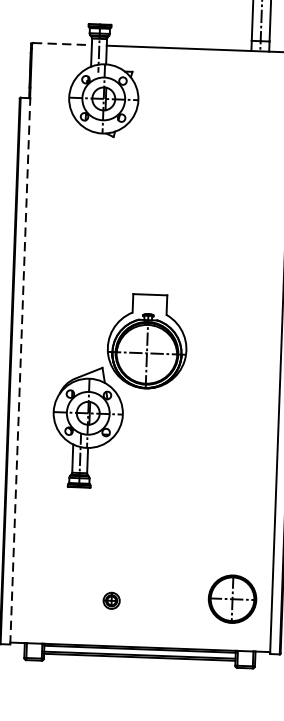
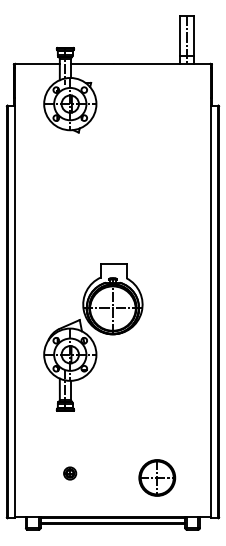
line: (63, 43) -> (38, 63), dashed -> solid
line: (19, 370) -> (14, 311), dashed -> solid
part: (119, 391) -> (93, 337), moved
part: (232, 598) -> (157, 477), moved
part: (112, 600) -> (70, 473), moved

